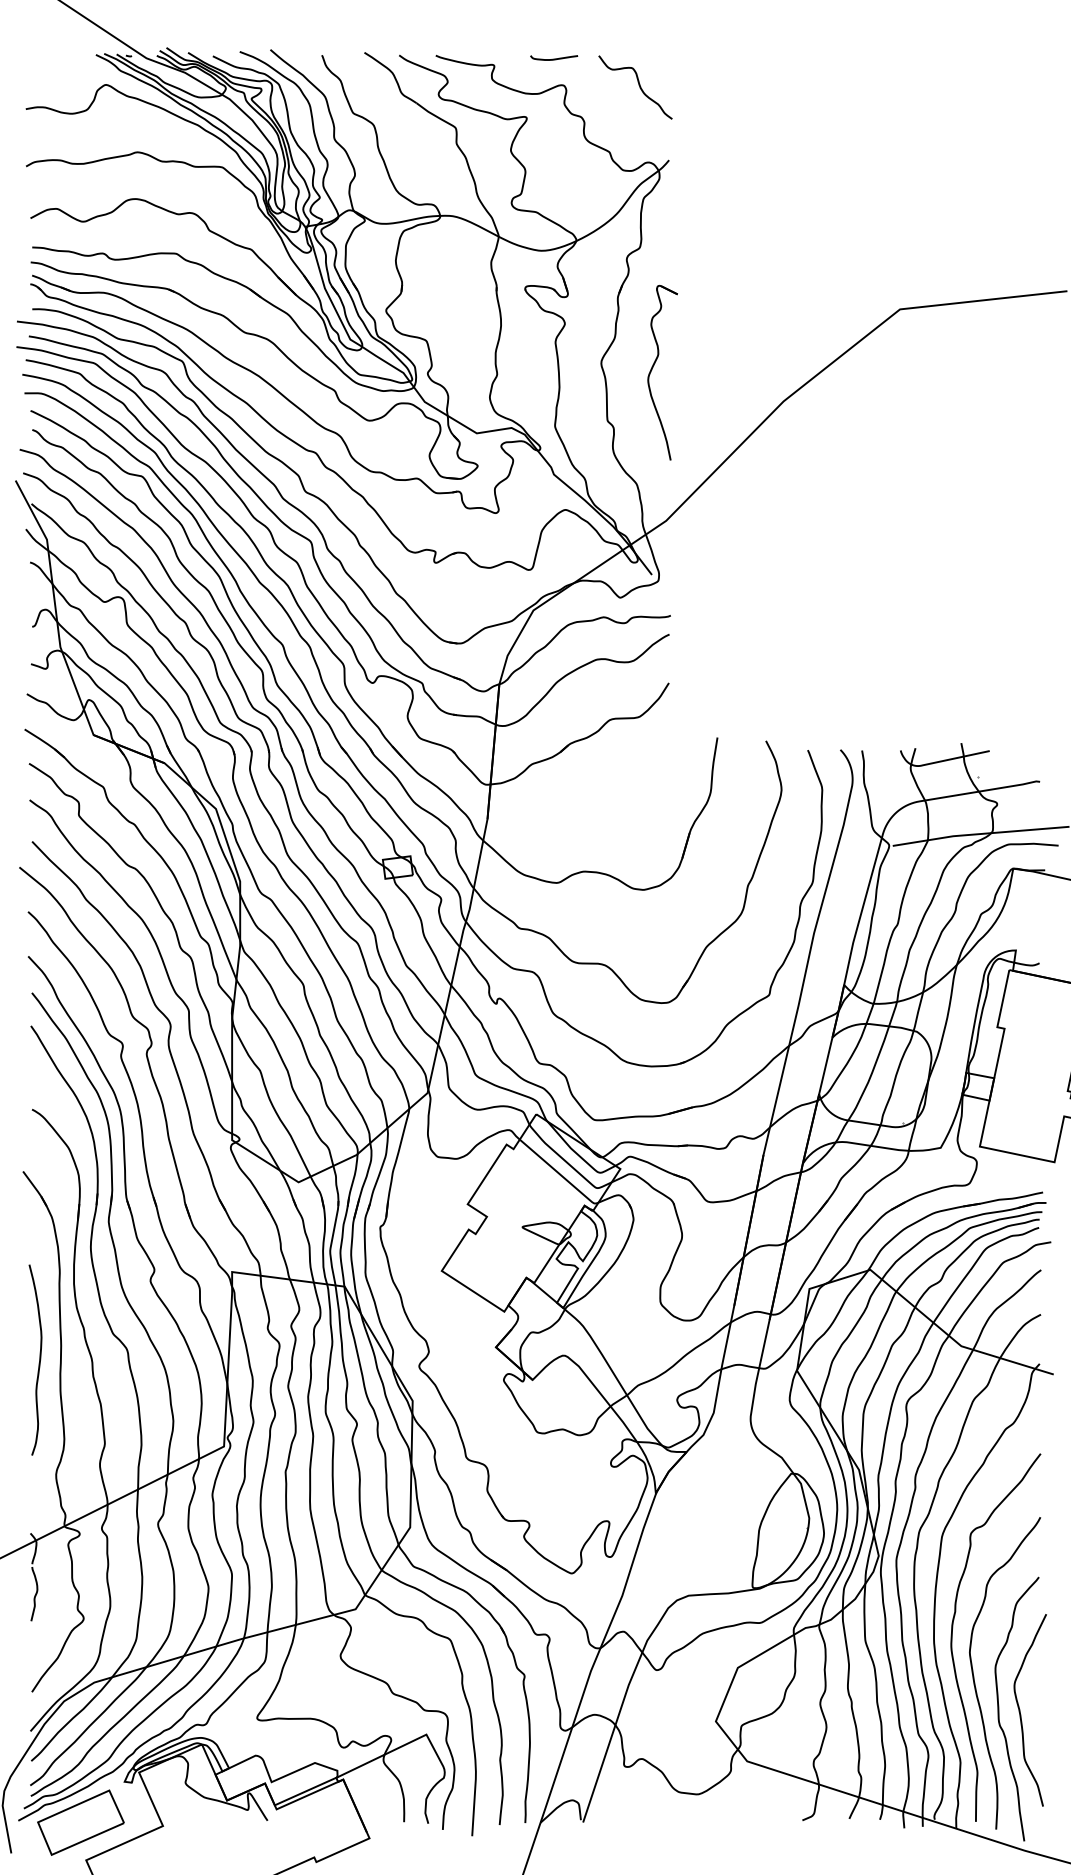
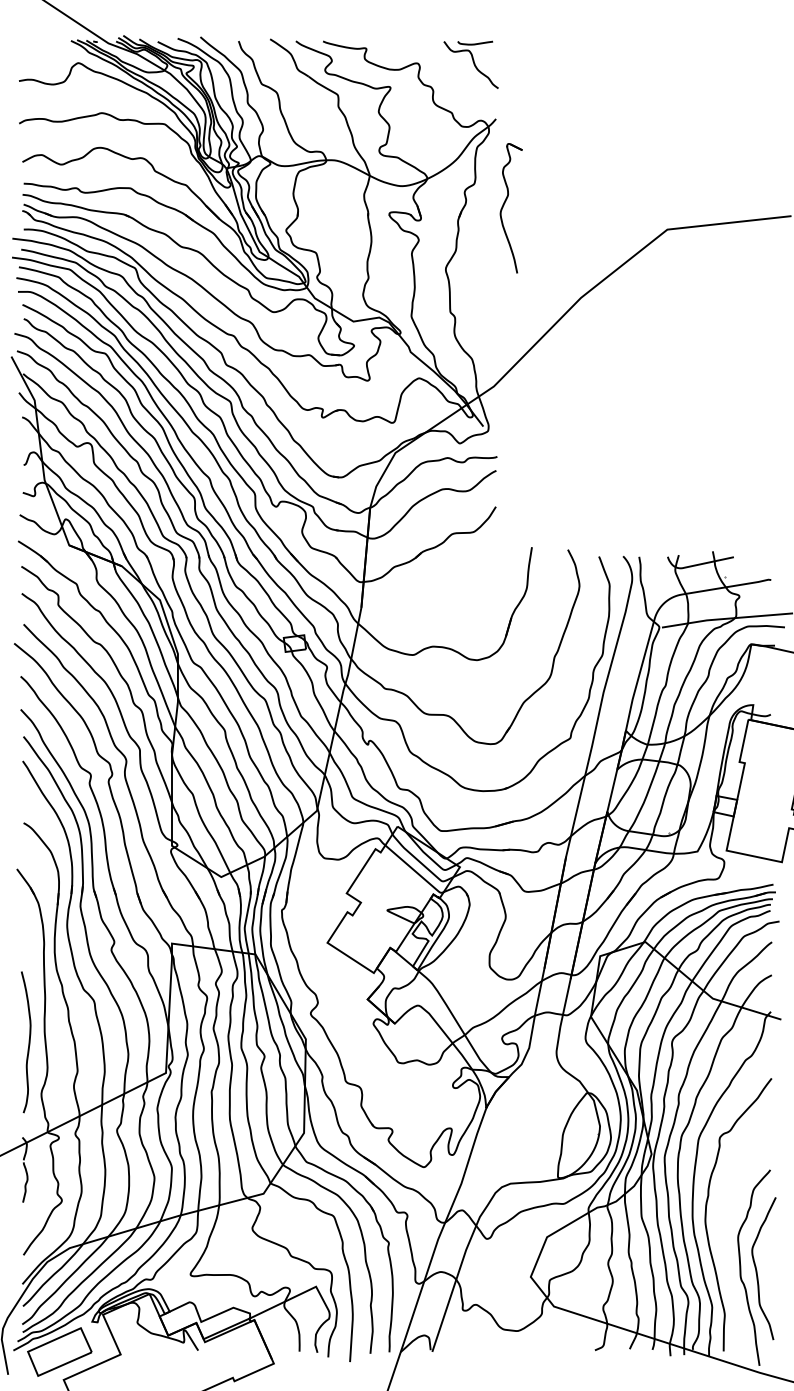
curve: (554, 58) -> (475, 43), moved
part: (652, 370) -> (503, 206), moved
curve: (39, 1359) -> (29, 1041), moved
curve: (974, 1676) -> (722, 1243), removed

